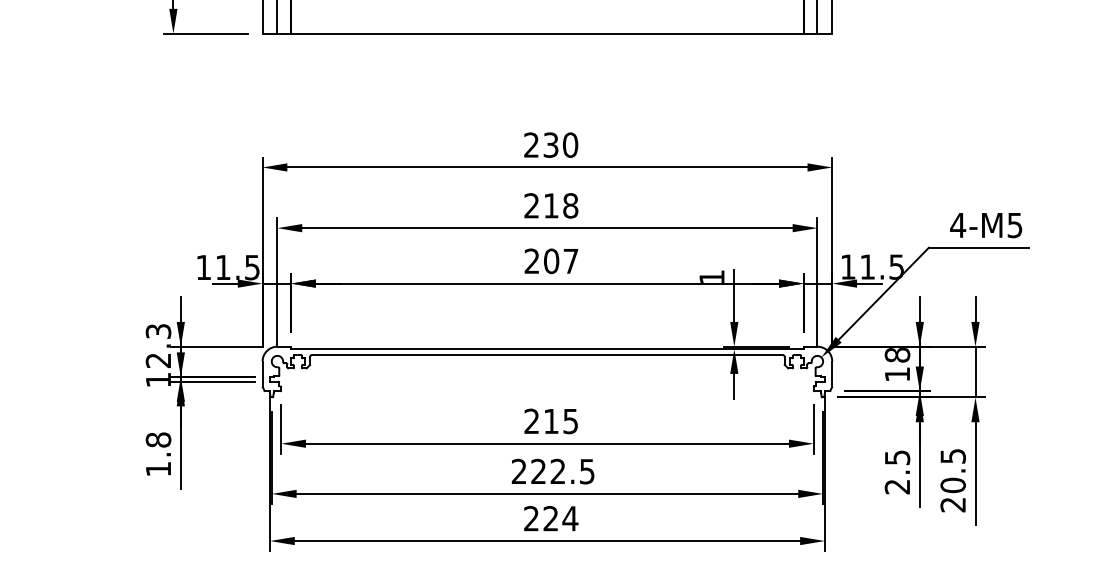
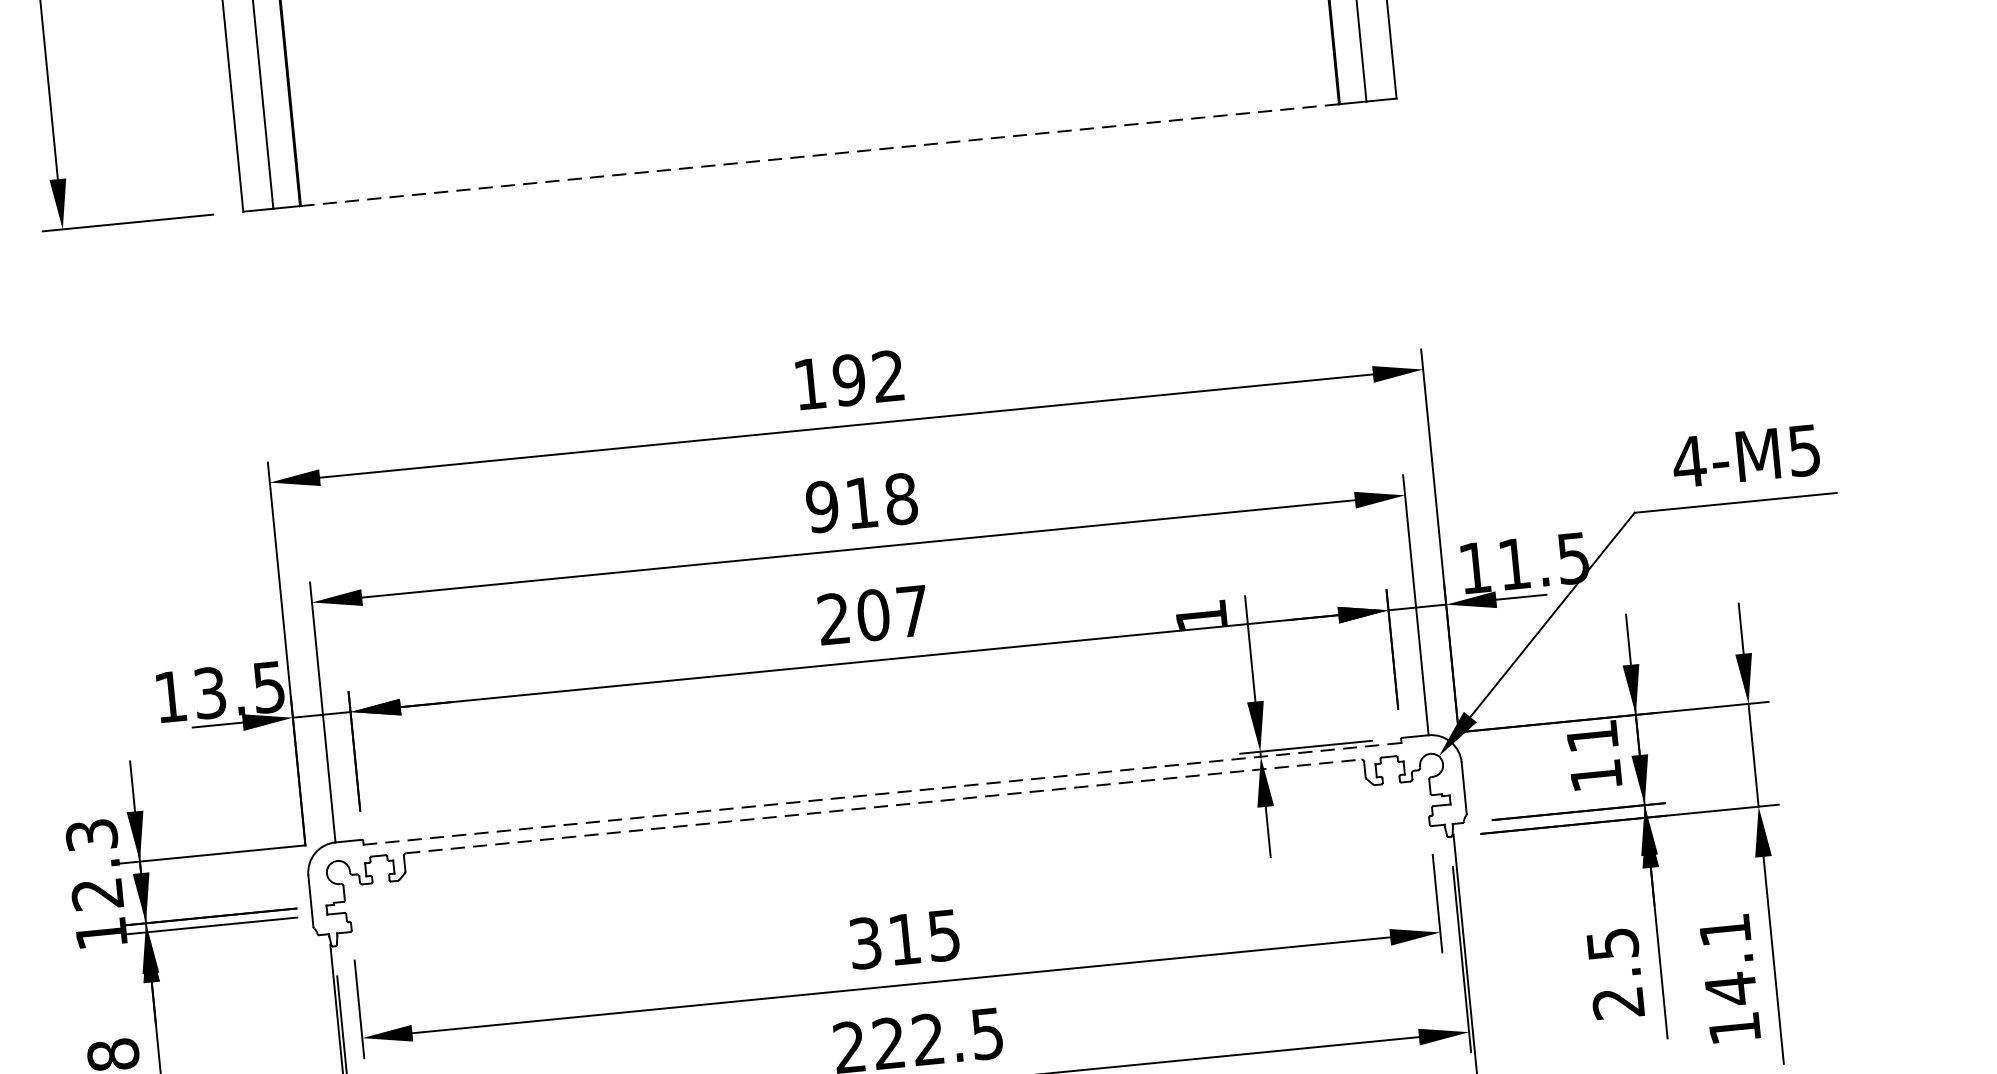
line: (546, 33) -> (817, 155), solid -> dashed
text: (551, 144) -> (850, 378), 230 -> 192
text: (531, 205) -> (821, 506), 218 -> 918
text: (223, 267) -> (210, 692), 11.5 -> 13.5
line: (546, 349) -> (880, 794), solid -> dashed
line: (547, 355) -> (883, 806), solid -> dashed
text: (897, 355) -> (1592, 737), 18 -> 11
text: (531, 421) -> (864, 943), 215 -> 315
text: (952, 480) -> (1728, 979), 20.5 -> 14.1

